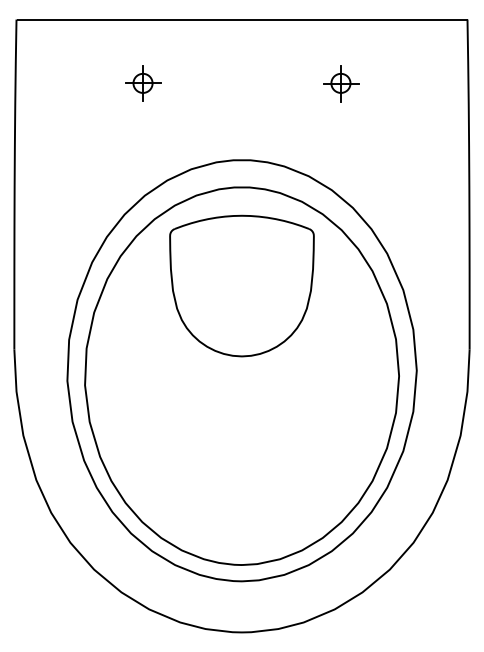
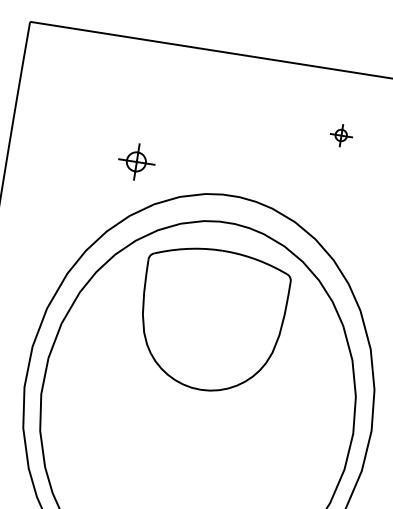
part: (143, 83) -> (136, 162), moved
part: (341, 83) -> (341, 135), size x0.6

